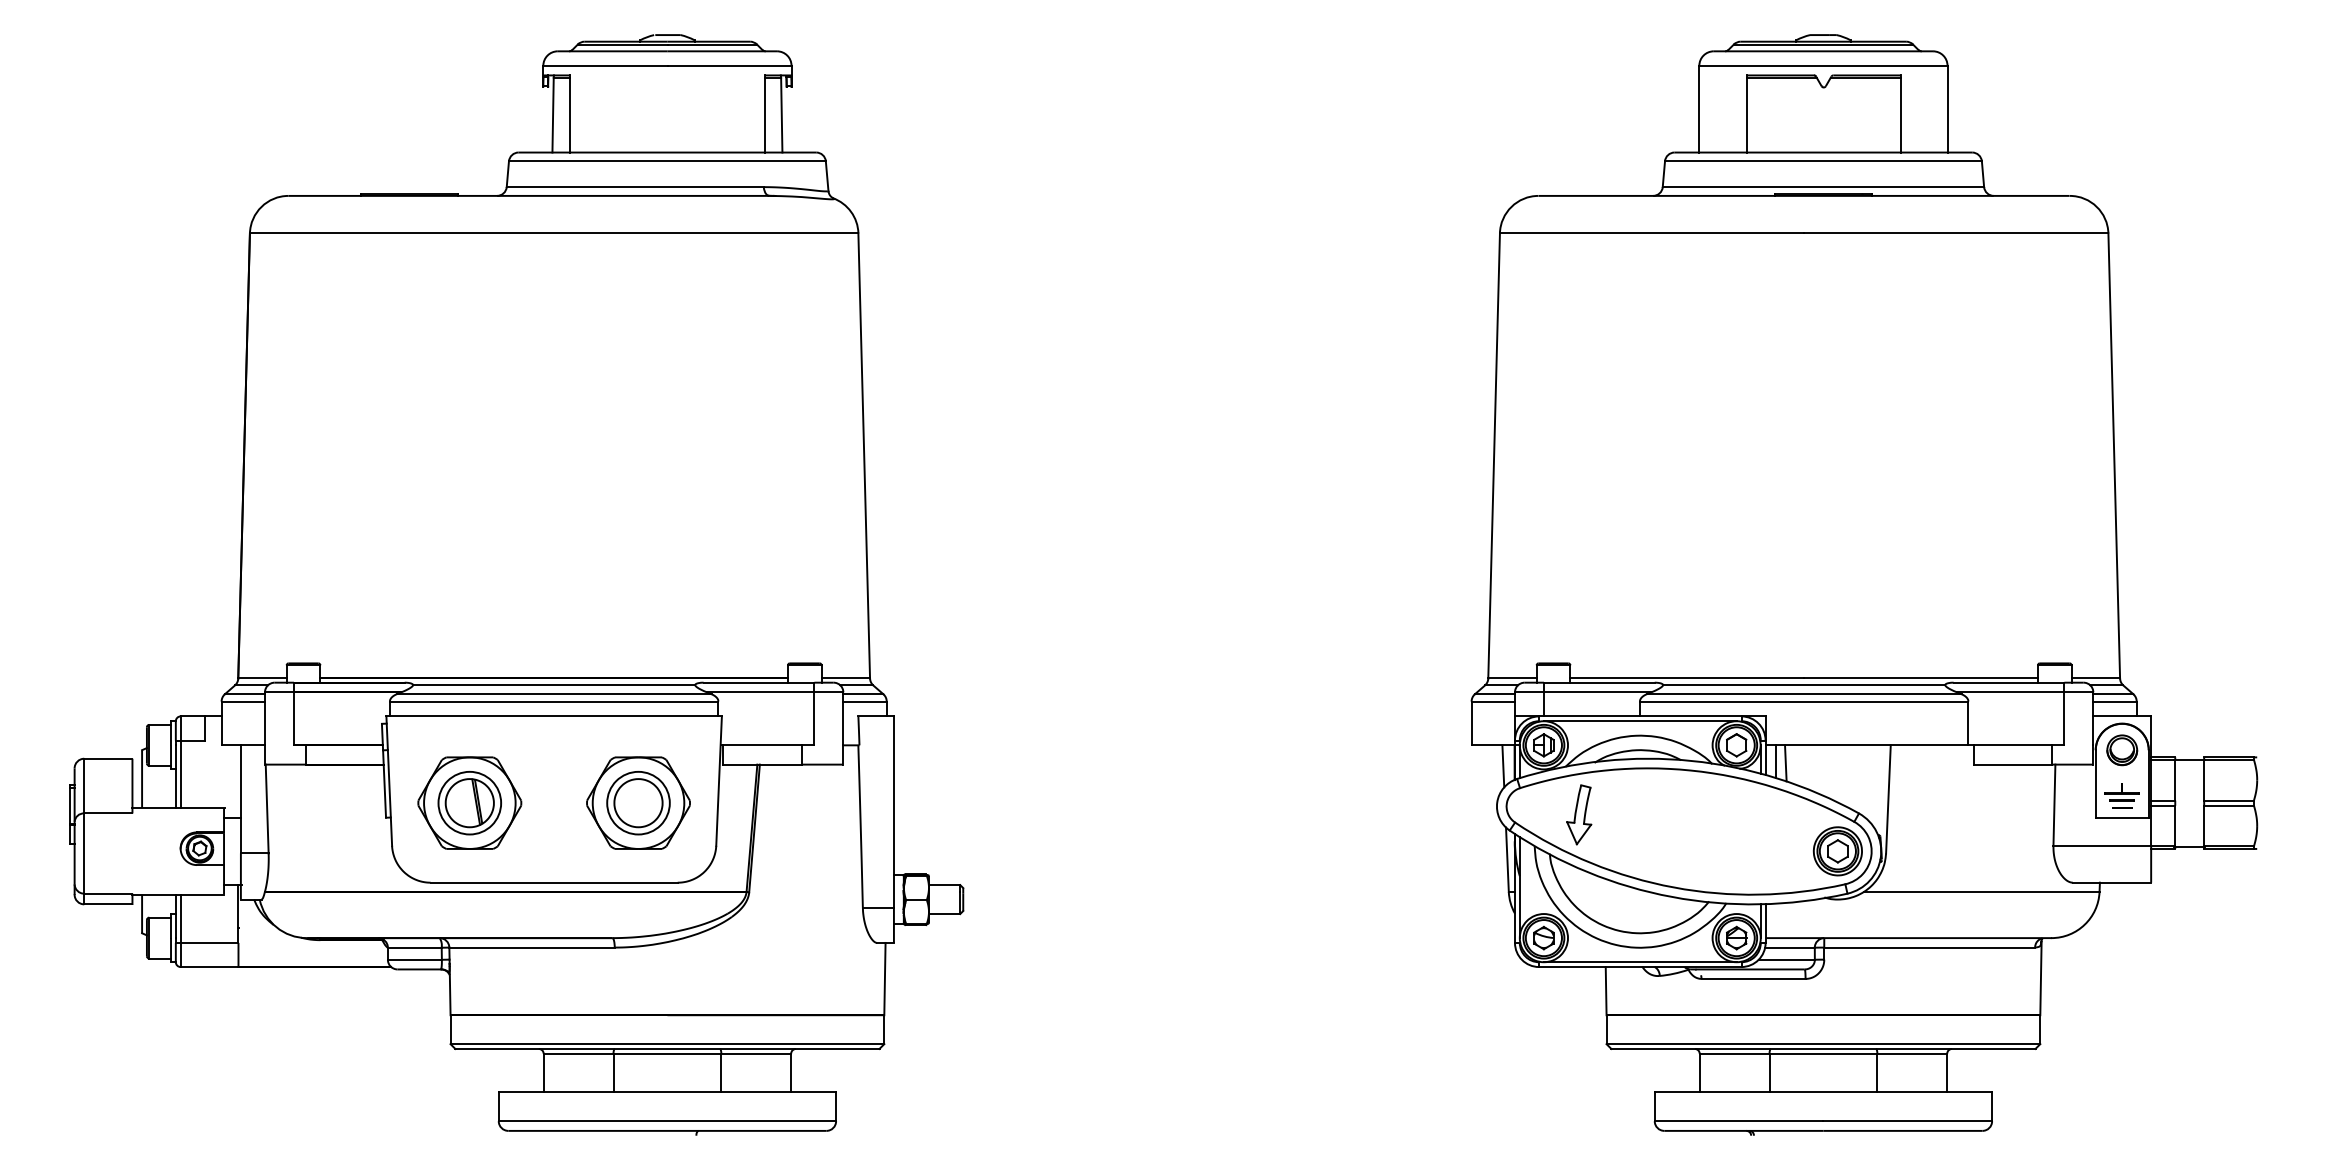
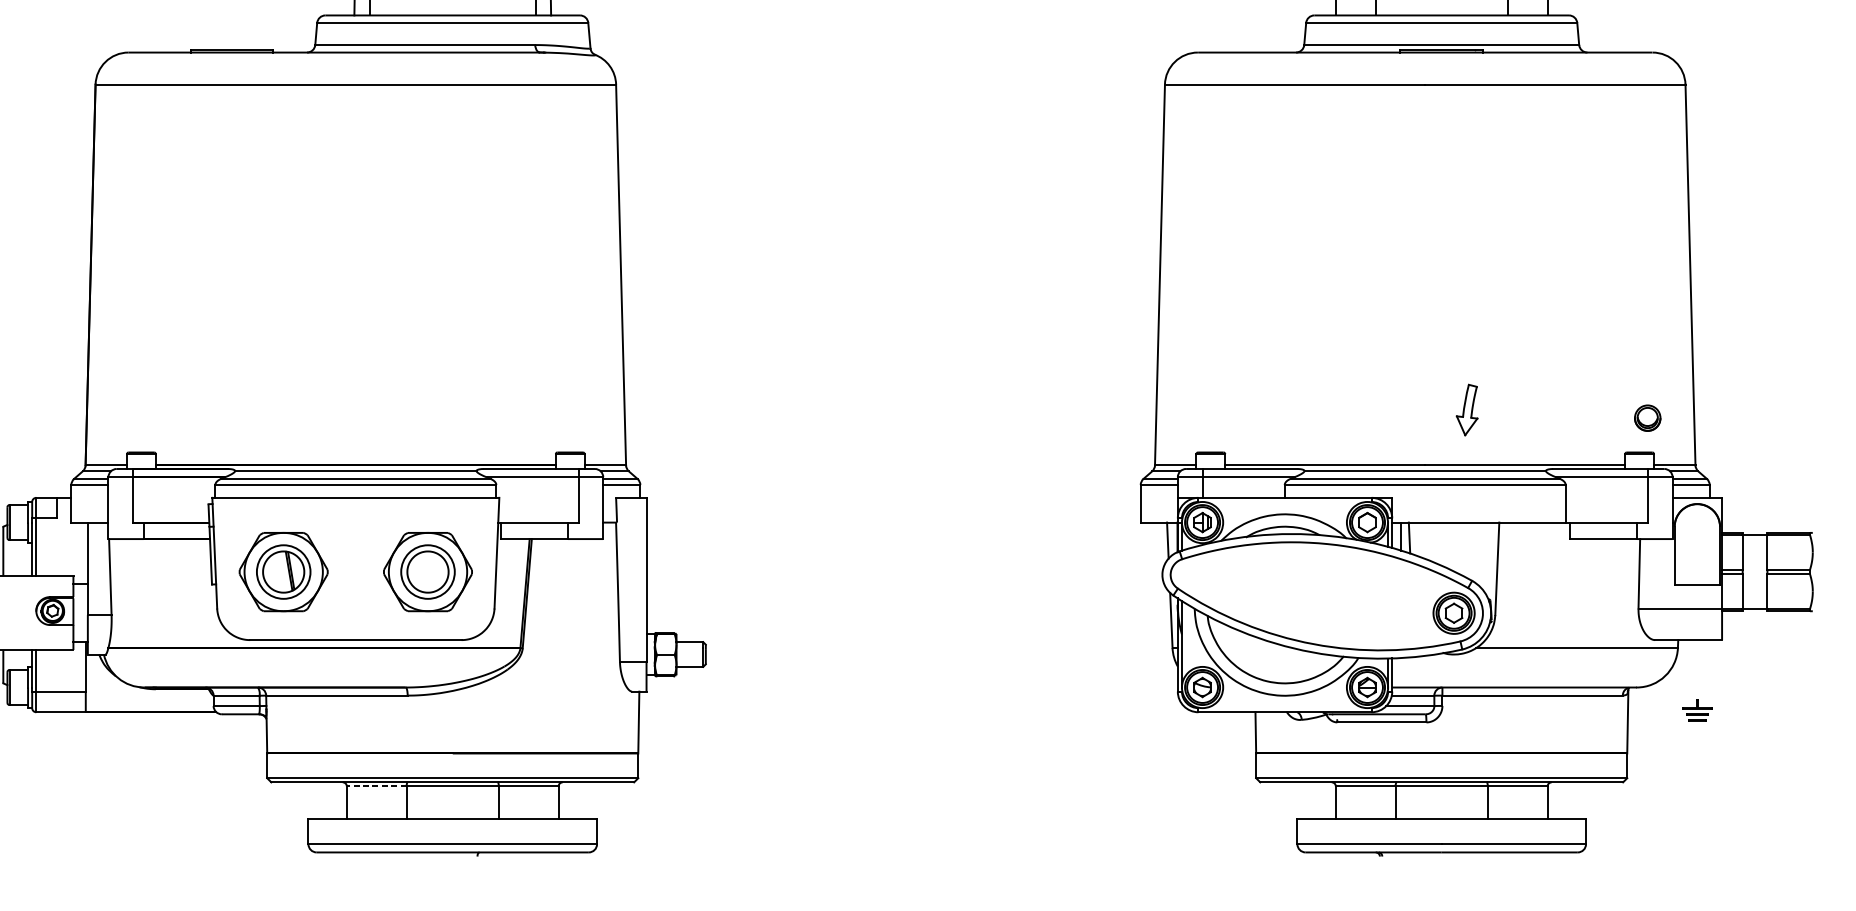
line: (1639, 721) -> (1284, 502), removed
part: (2122, 750) -> (1647, 418), moved
part: (2121, 795) -> (1696, 710), moved
part: (1579, 814) -> (1467, 409), moved
line: (1639, 962) -> (1284, 708), removed
line: (578, 1053) -> (376, 786), solid -> dashed

